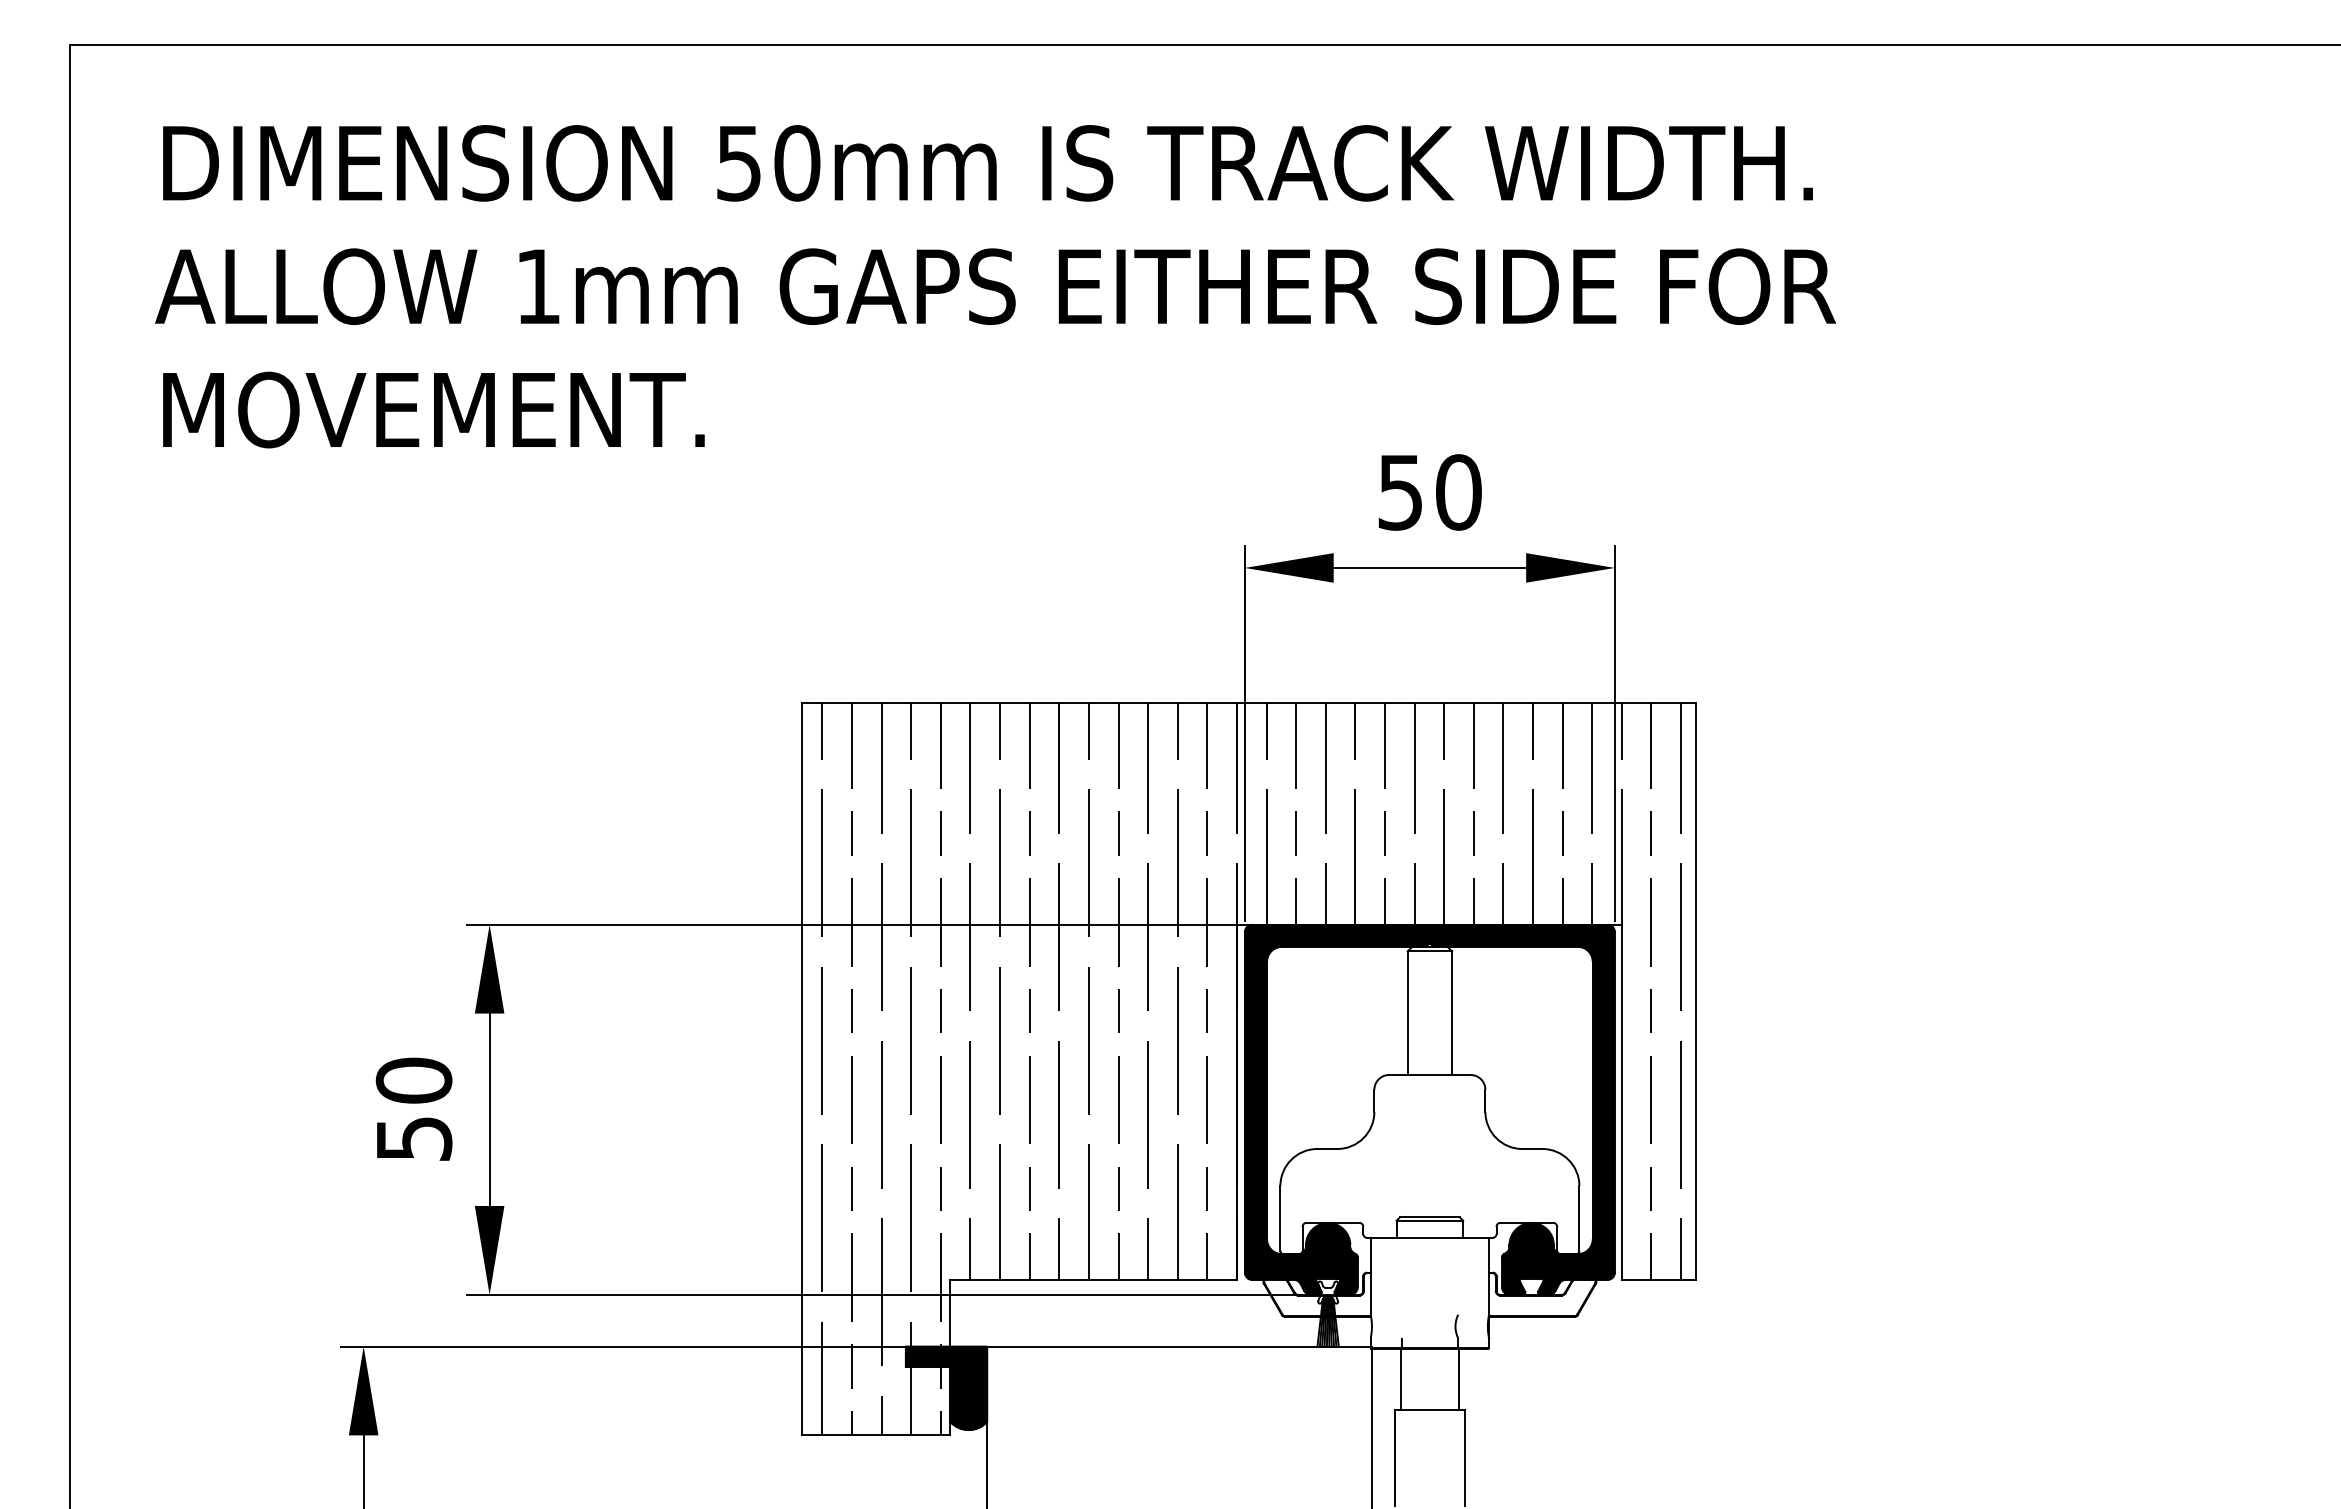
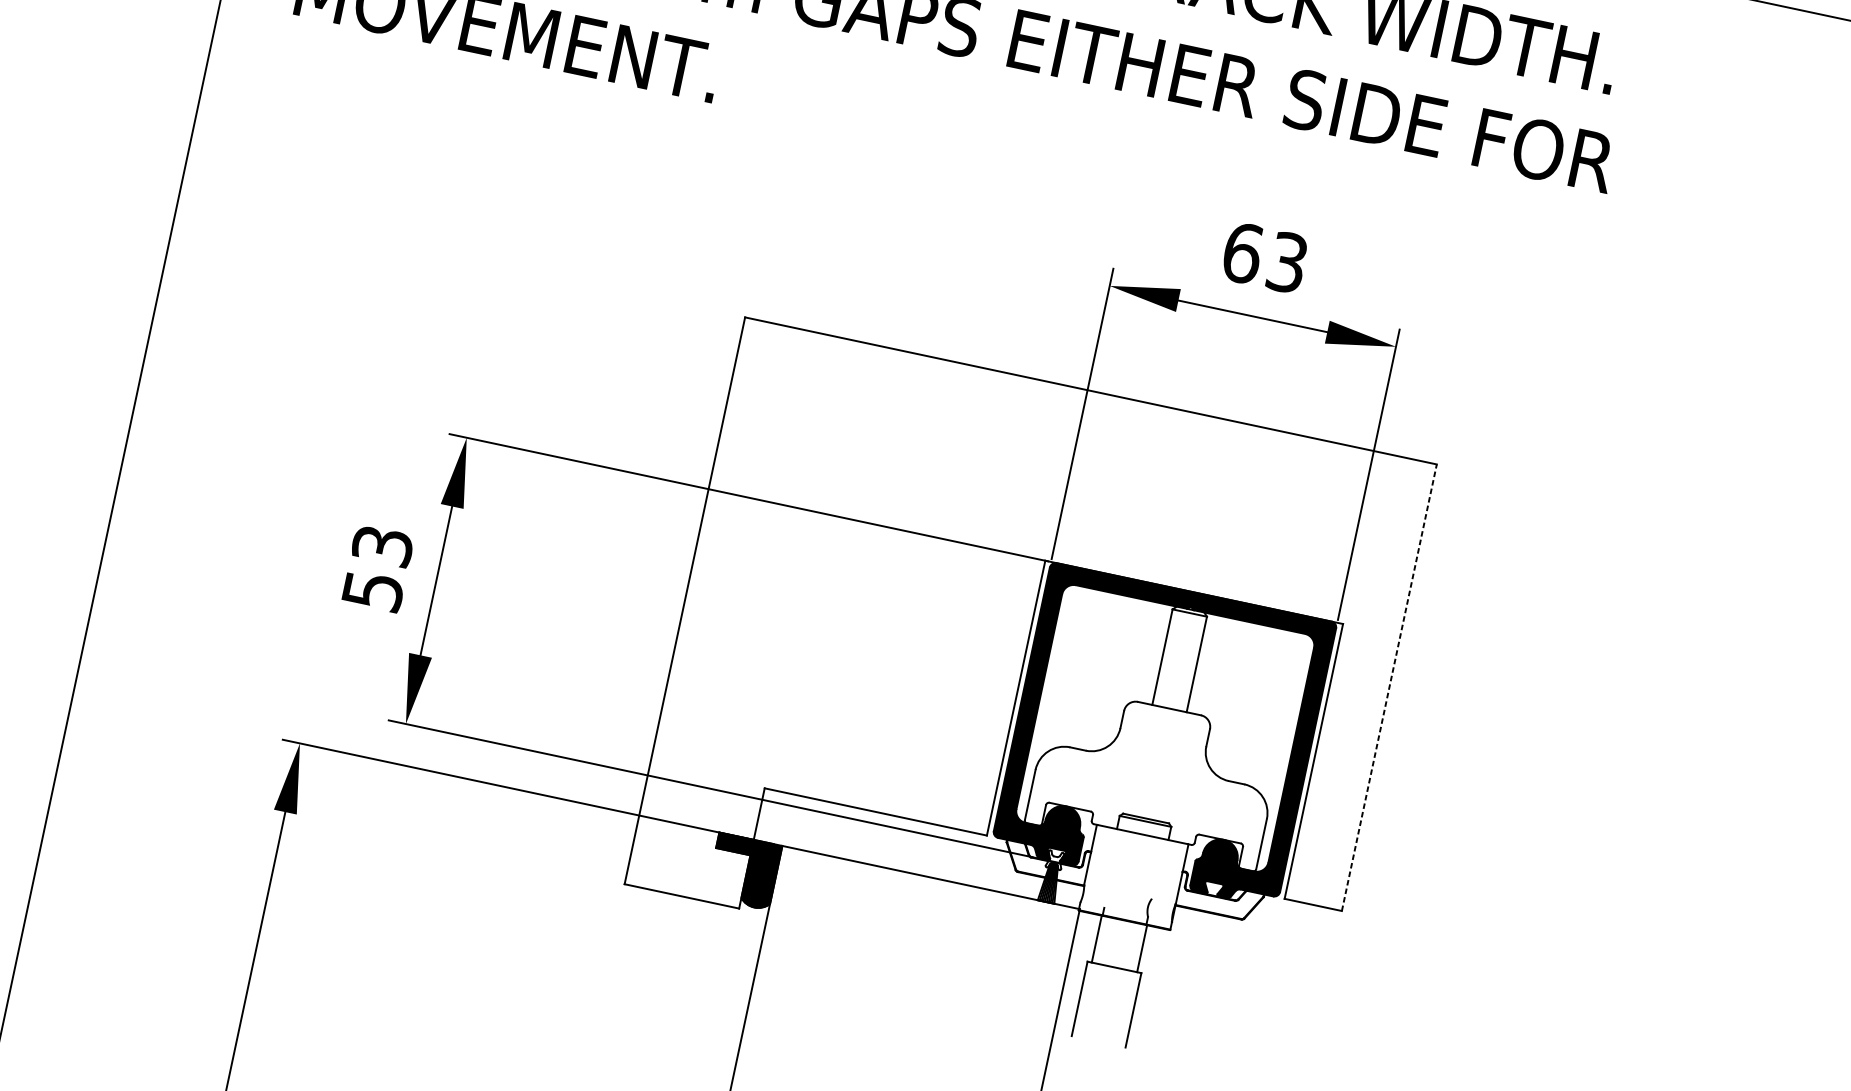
text: (1429, 492) -> (1264, 257), 50 -> 63
line: (1696, 991) -> (1389, 687), solid -> dashed
hatch: (1251, 1068) -> (1032, 674), removed
text: (413, 1080) -> (382, 545), 50 -> 53

